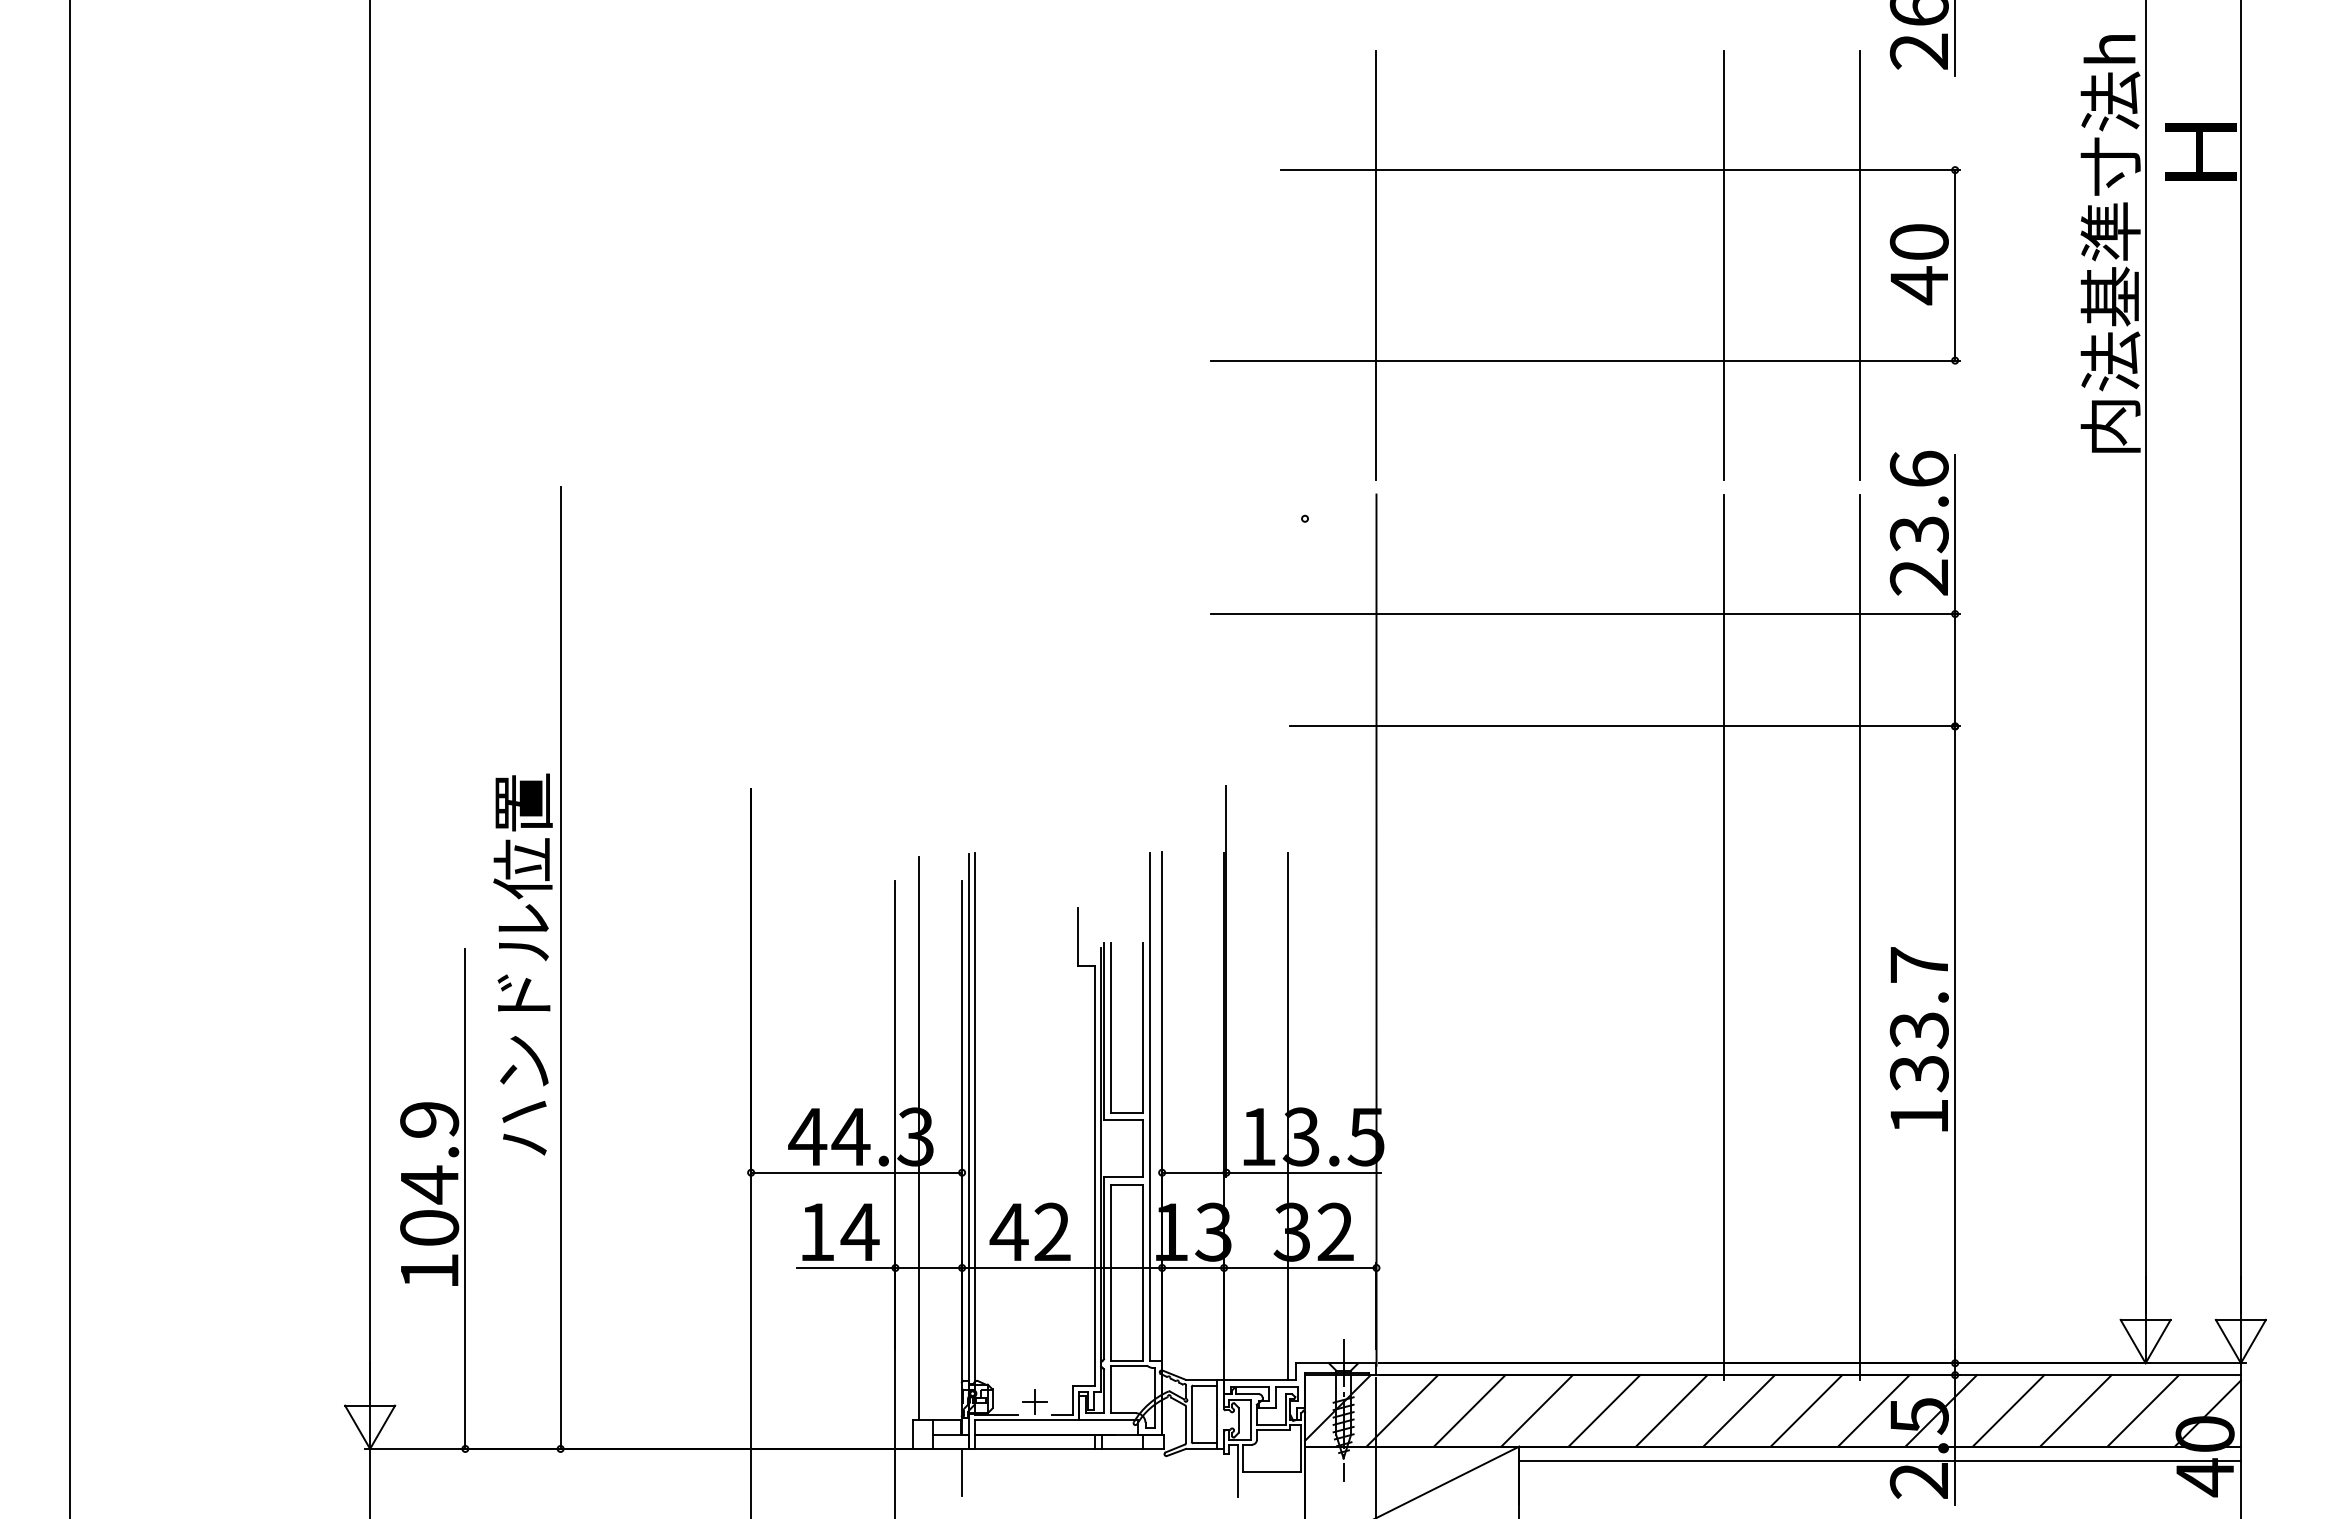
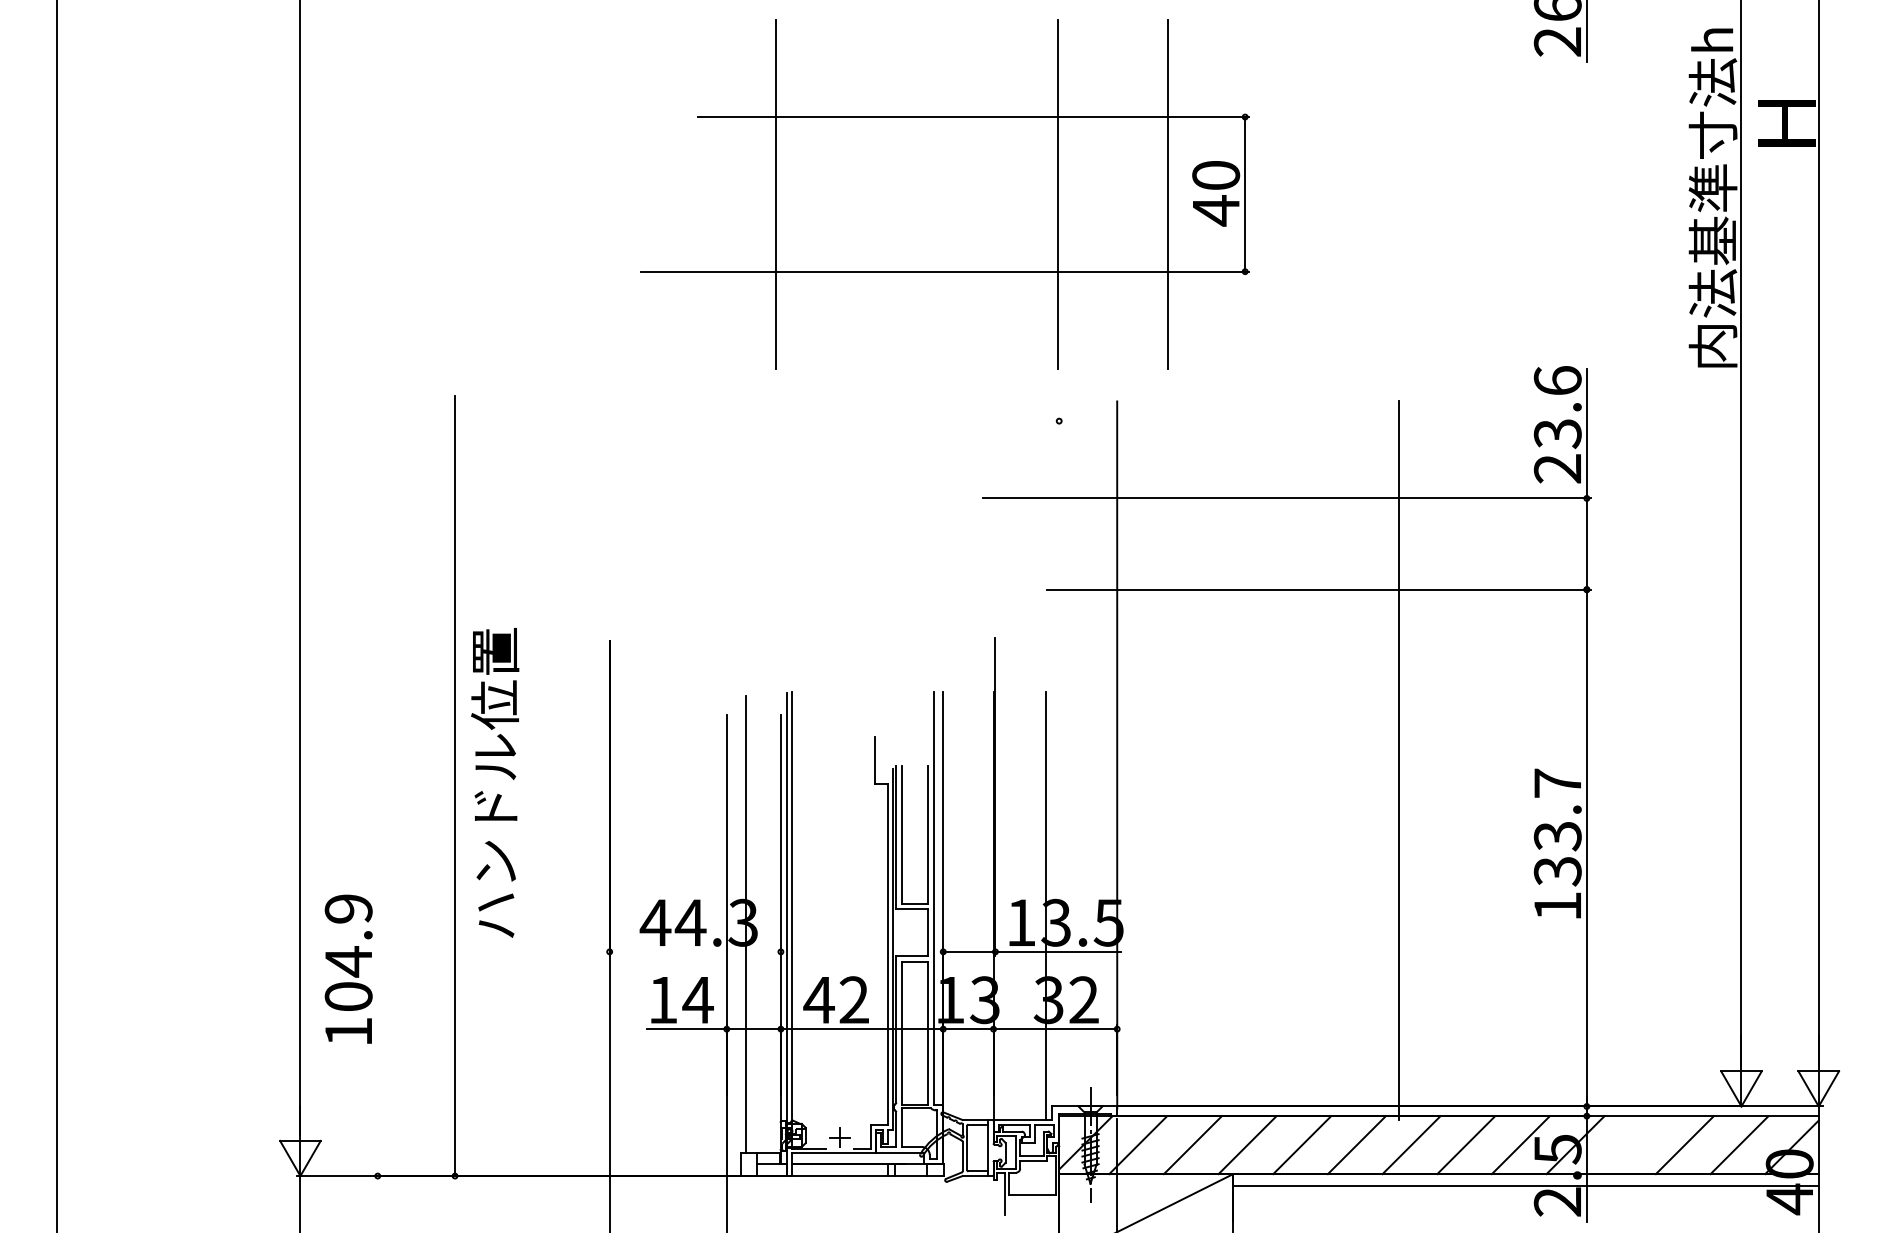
part: (1585, 265) -> (945, 194), moved
line: (1859, 936) -> (1509, 760), removed
text: (522, 964) -> (494, 782), moved
line: (856, 1172) -> (695, 951), removed
line: (465, 1198) -> (377, 972), removed
line: (2008, 1410) -> (1630, 1144), removed
line: (962, 1472) -> (781, 1195), removed

